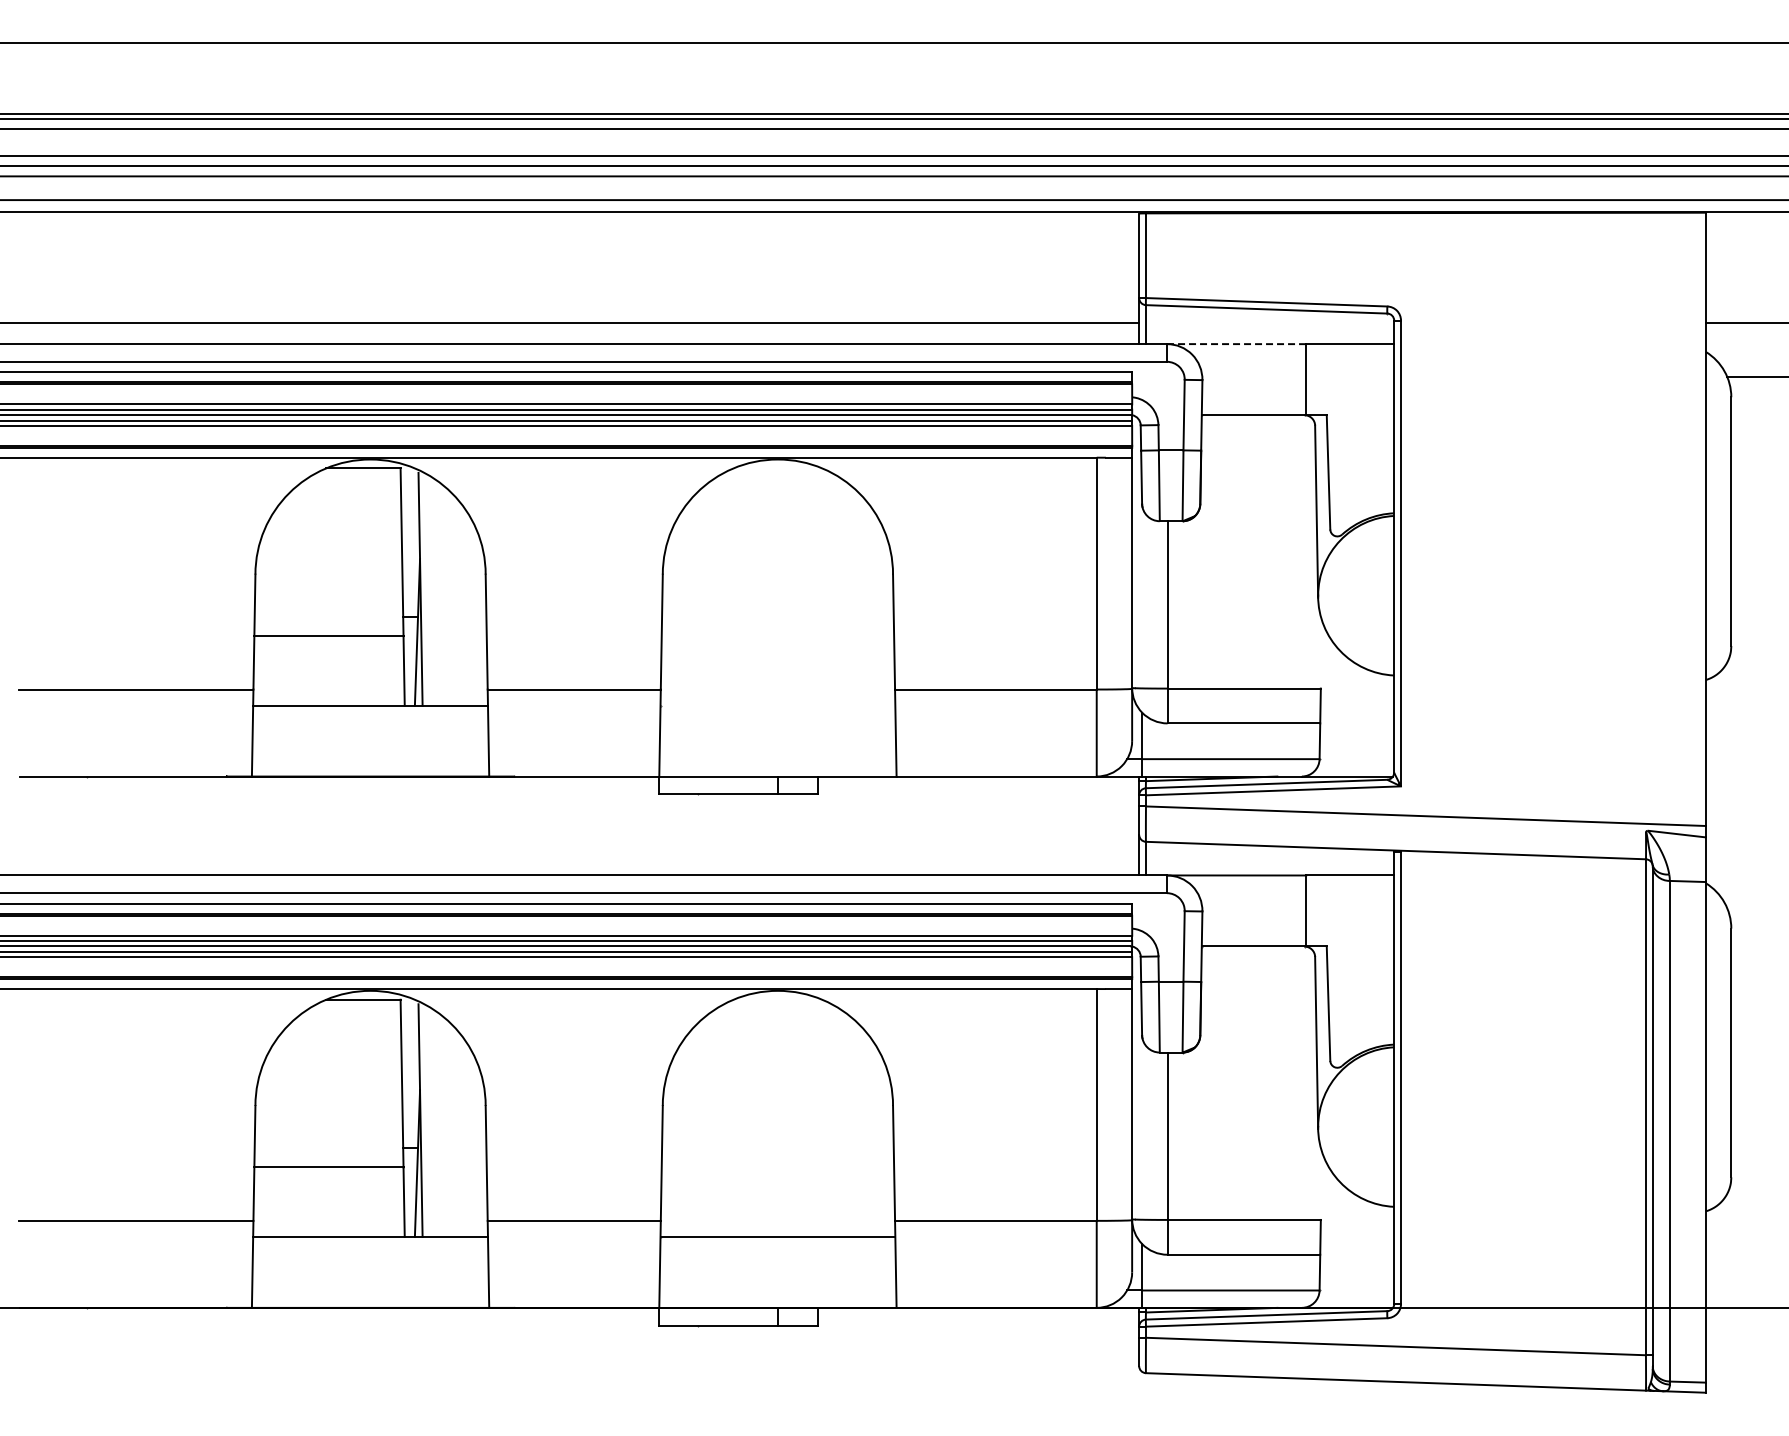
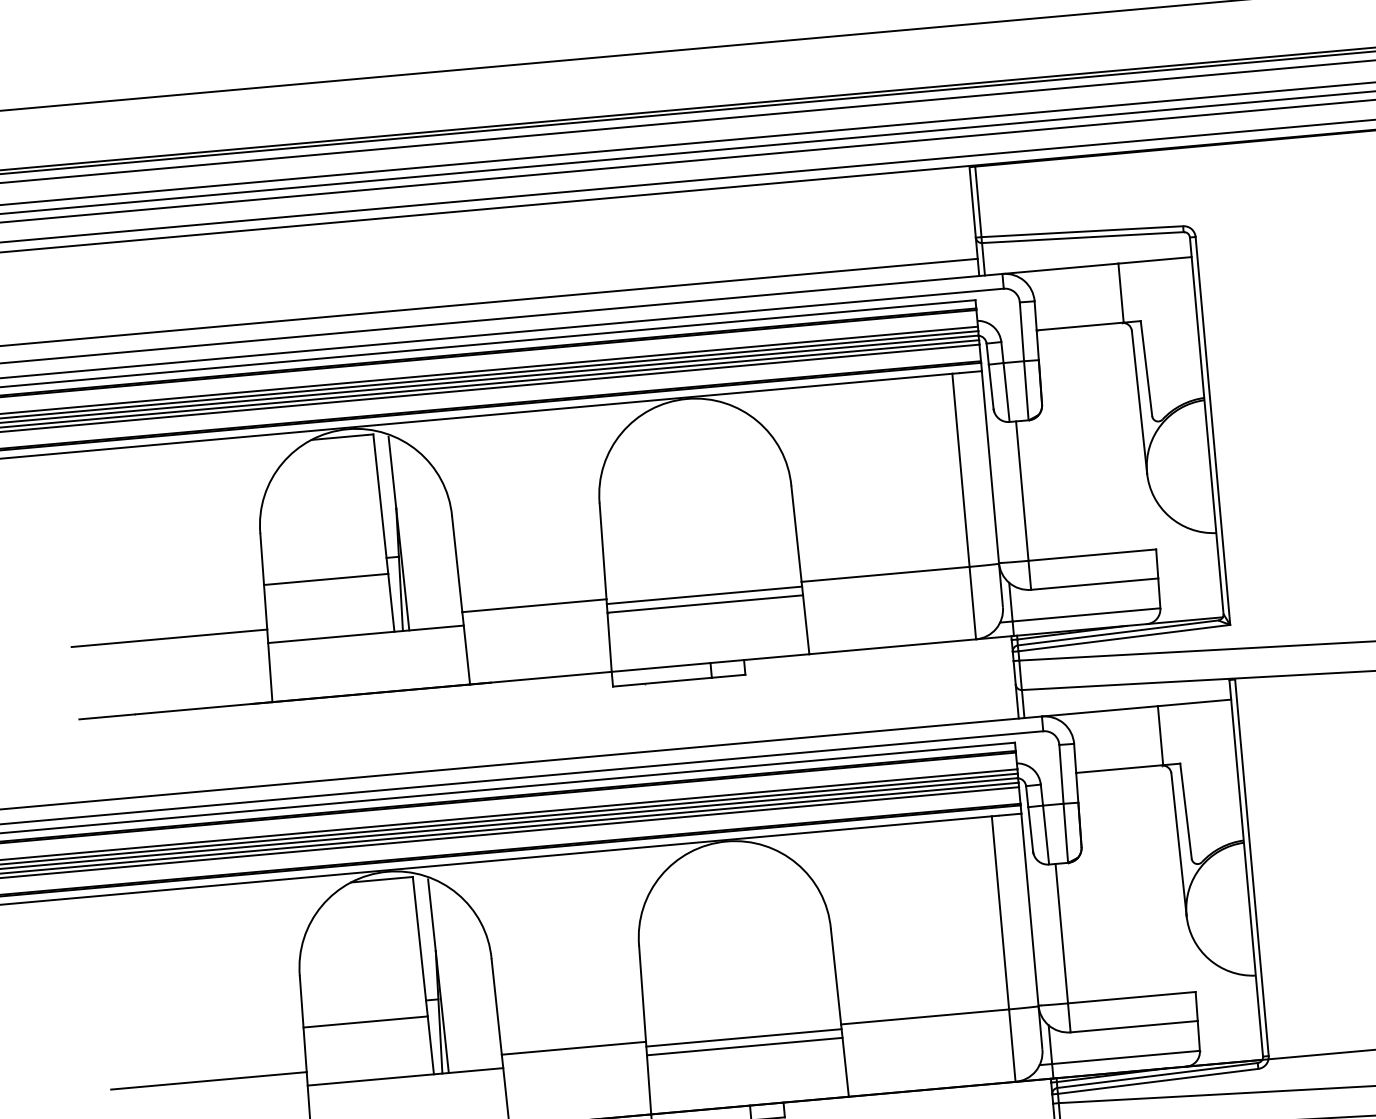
line: (1236, 344) -> (1060, 269), dashed -> solid
line: (777, 695) -> (704, 595), added
line: (777, 705) -> (704, 603), added
line: (777, 1226) -> (743, 1037), added

